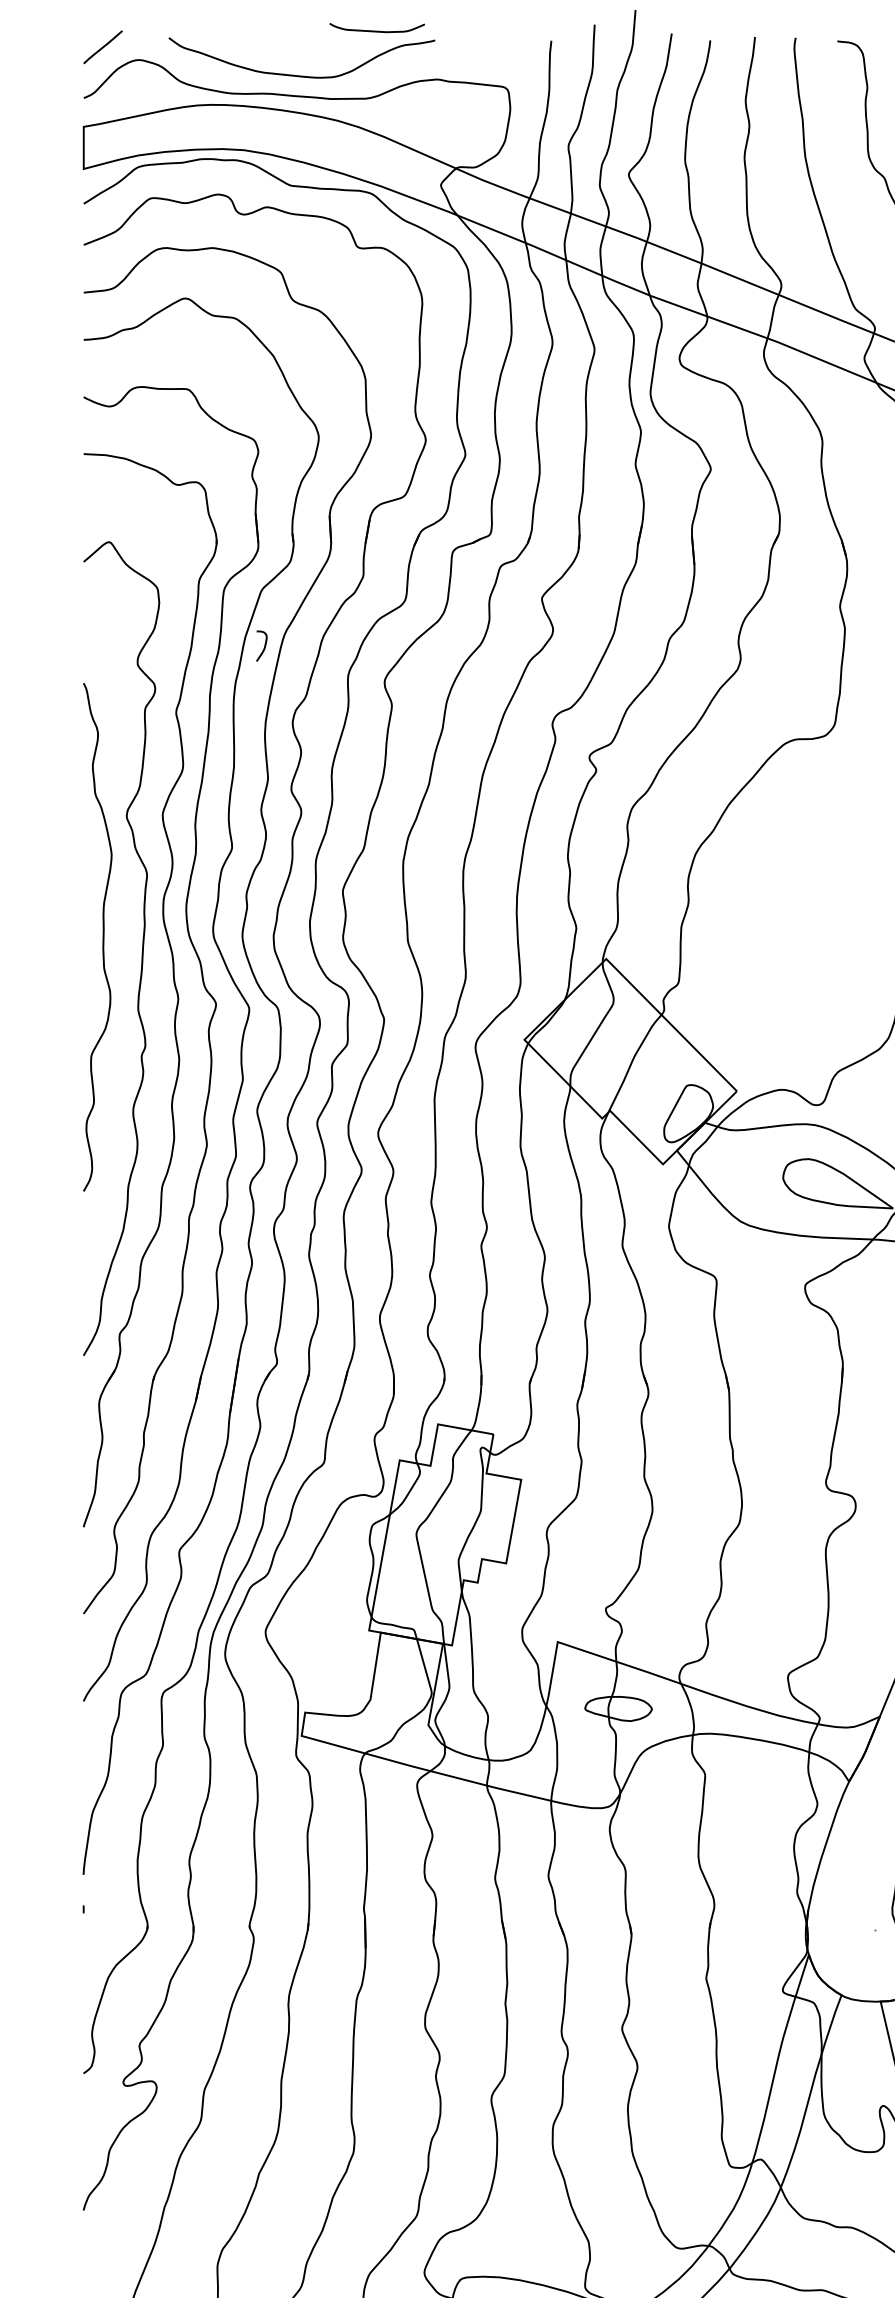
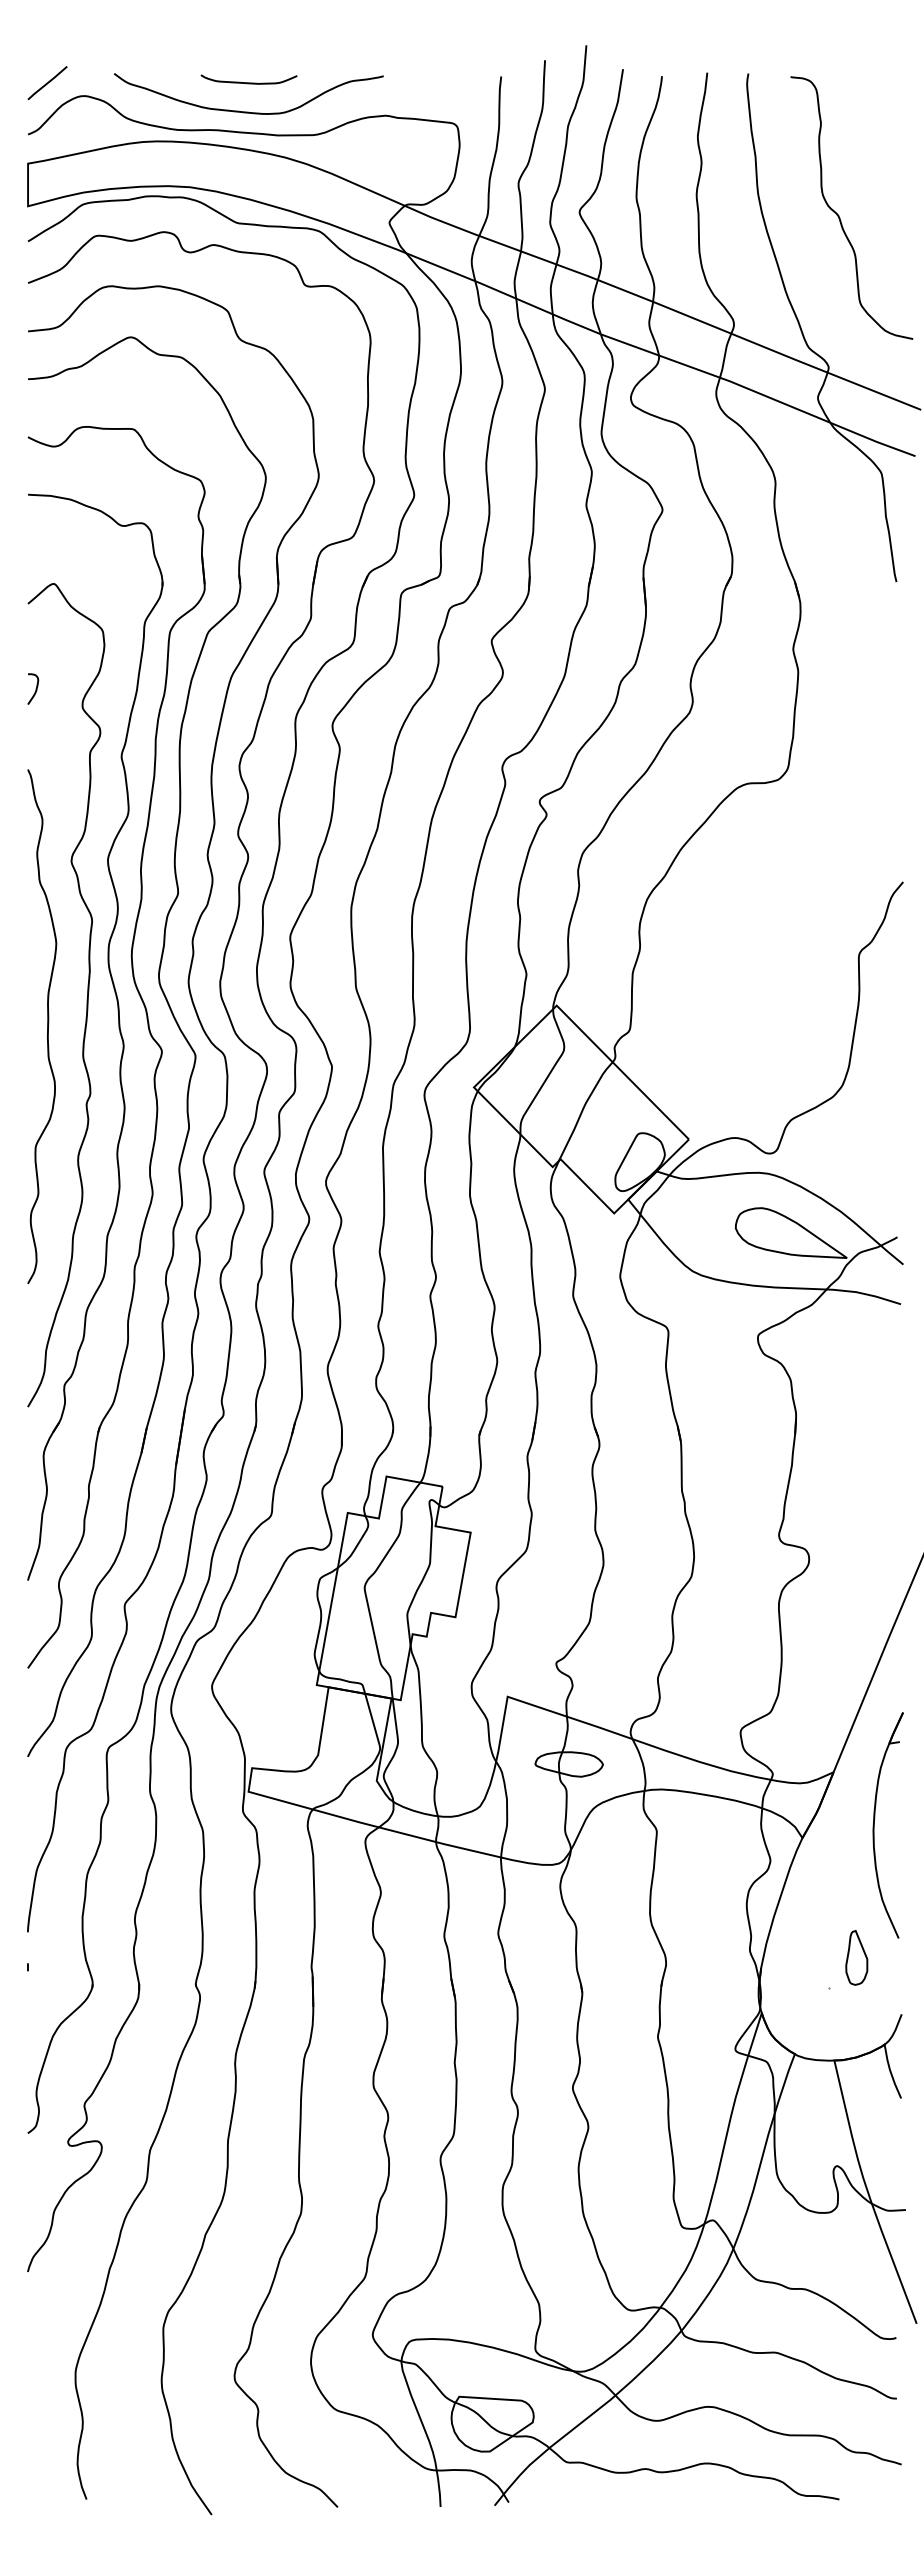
curve: (376, 30) -> (248, 82), moved
curve: (264, 645) -> (35, 688), moved
curve: (102, 937) -> (47, 1026), moved

